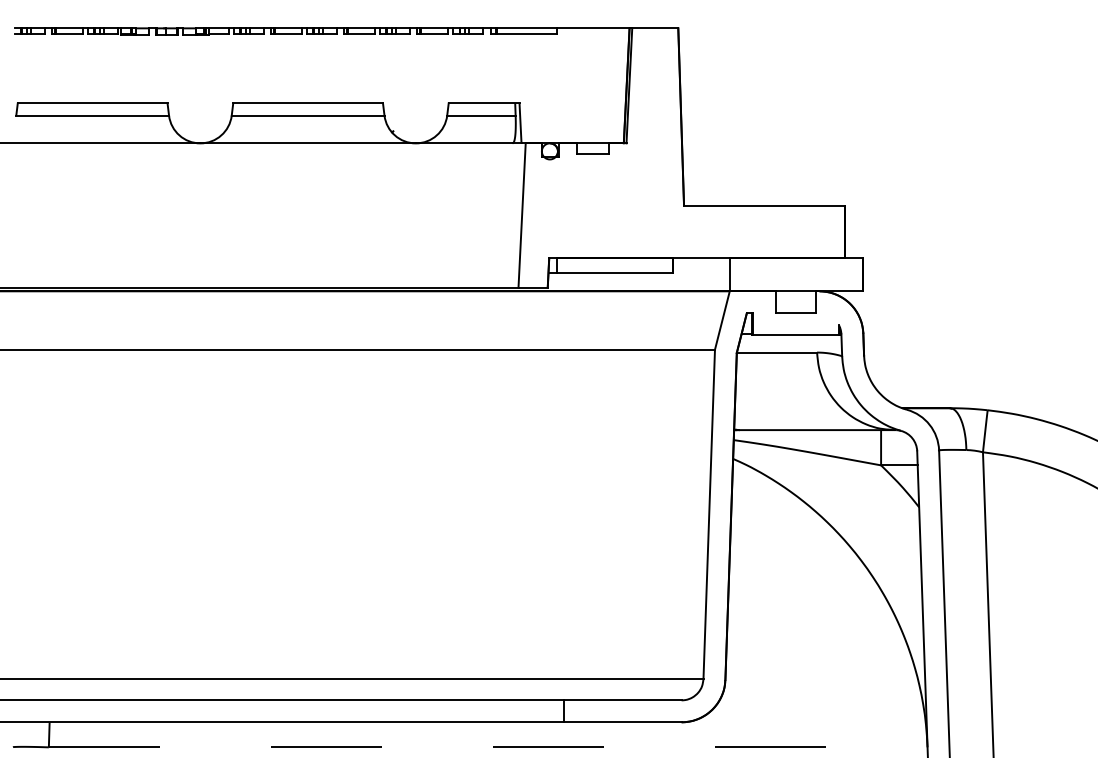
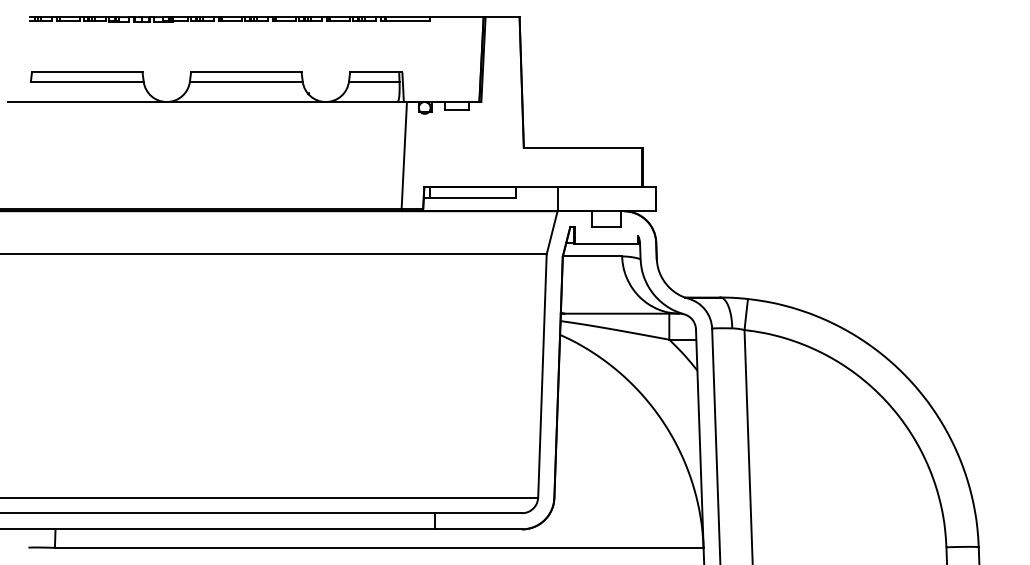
line: (488, 746) -> (379, 547), dashed -> solid

